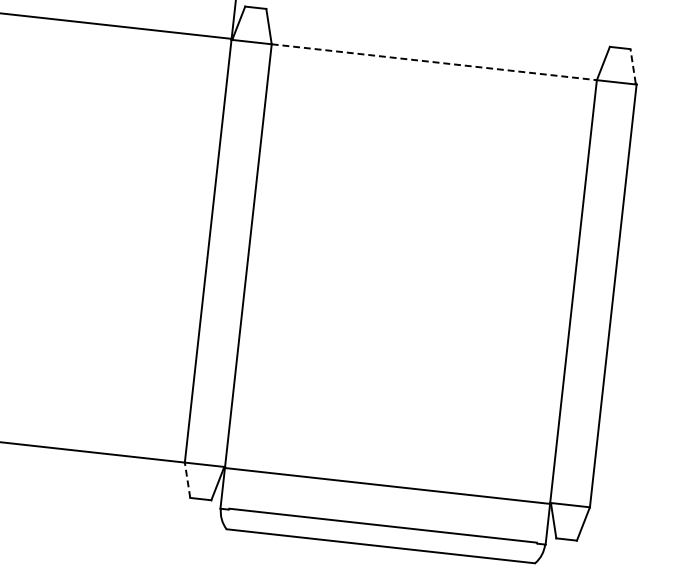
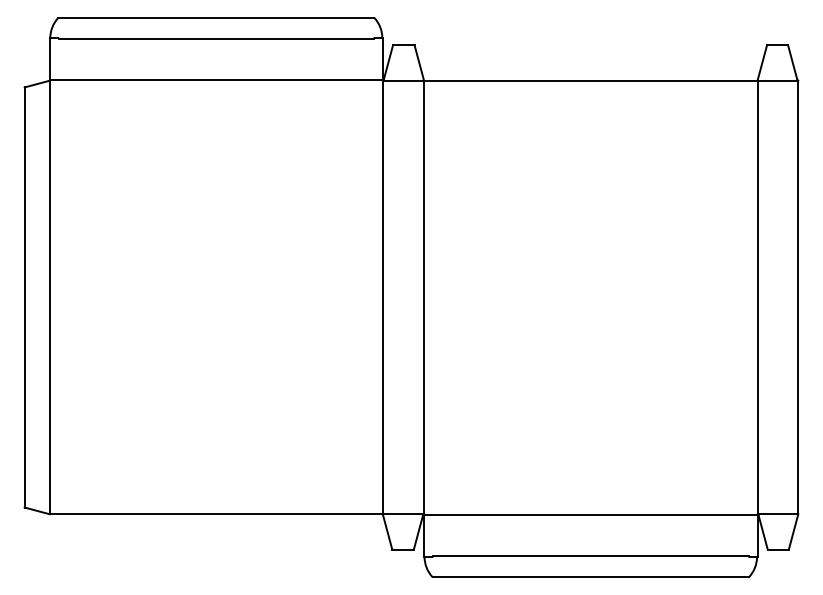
line: (434, 62) -> (590, 80), dashed -> solid
line: (632, 66) -> (792, 62), dashed -> solid
line: (187, 479) -> (387, 531), dashed -> solid

